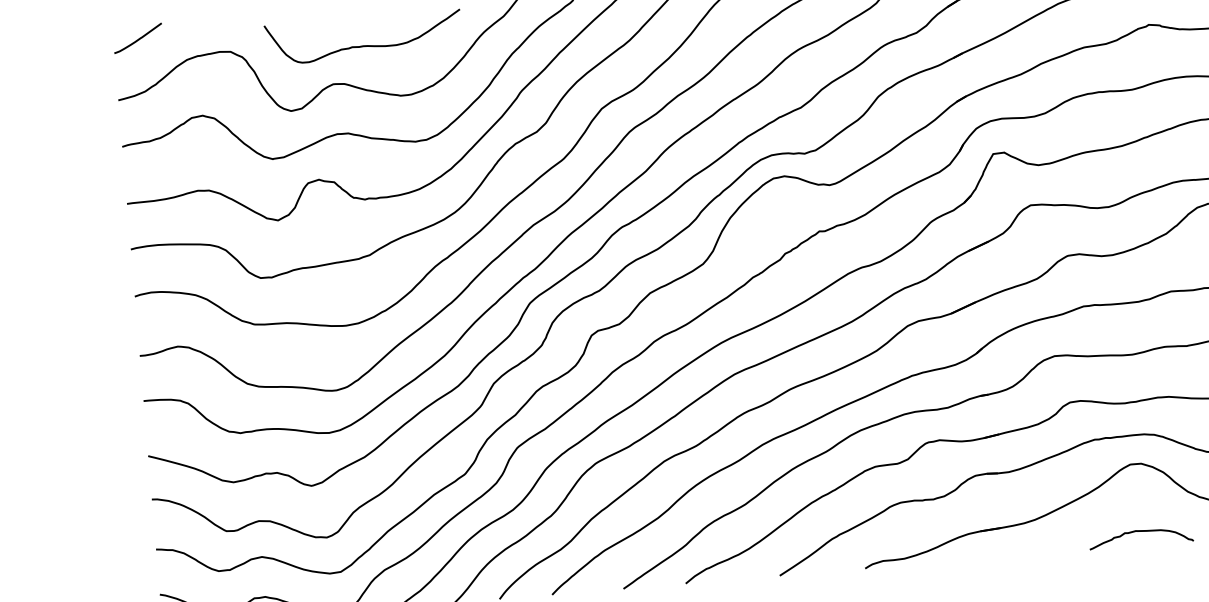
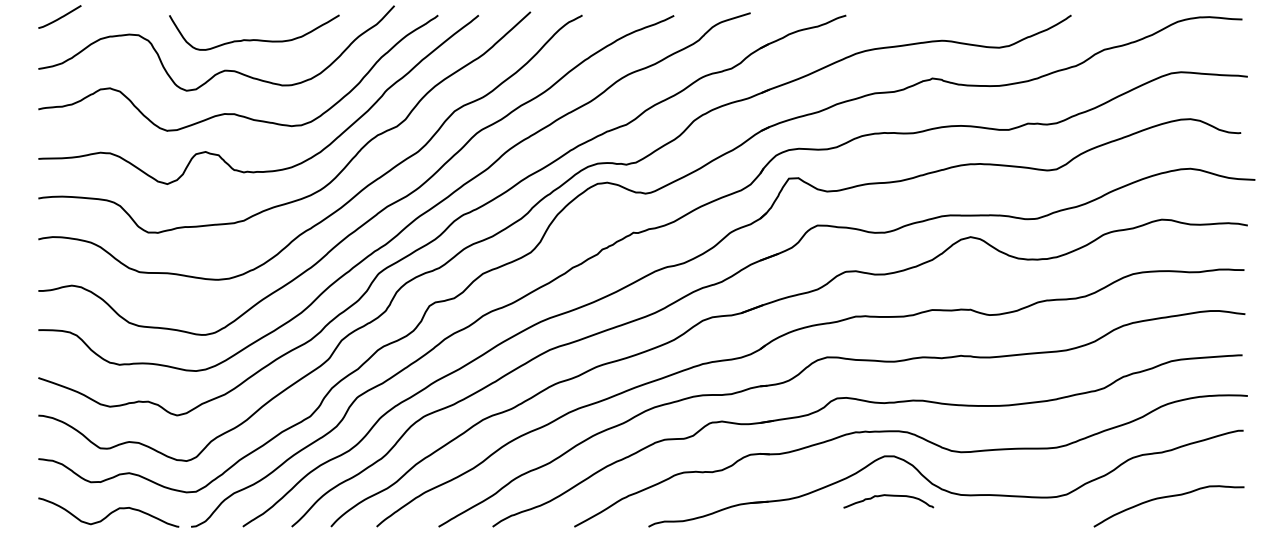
curve: (1140, 532) -> (888, 496), moved

